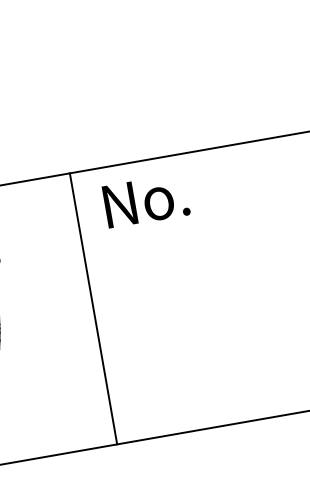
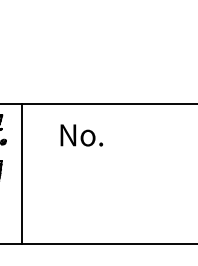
text: (145, 200) -> (81, 135), moved
line: (92, 309) -> (21, 174), moved

